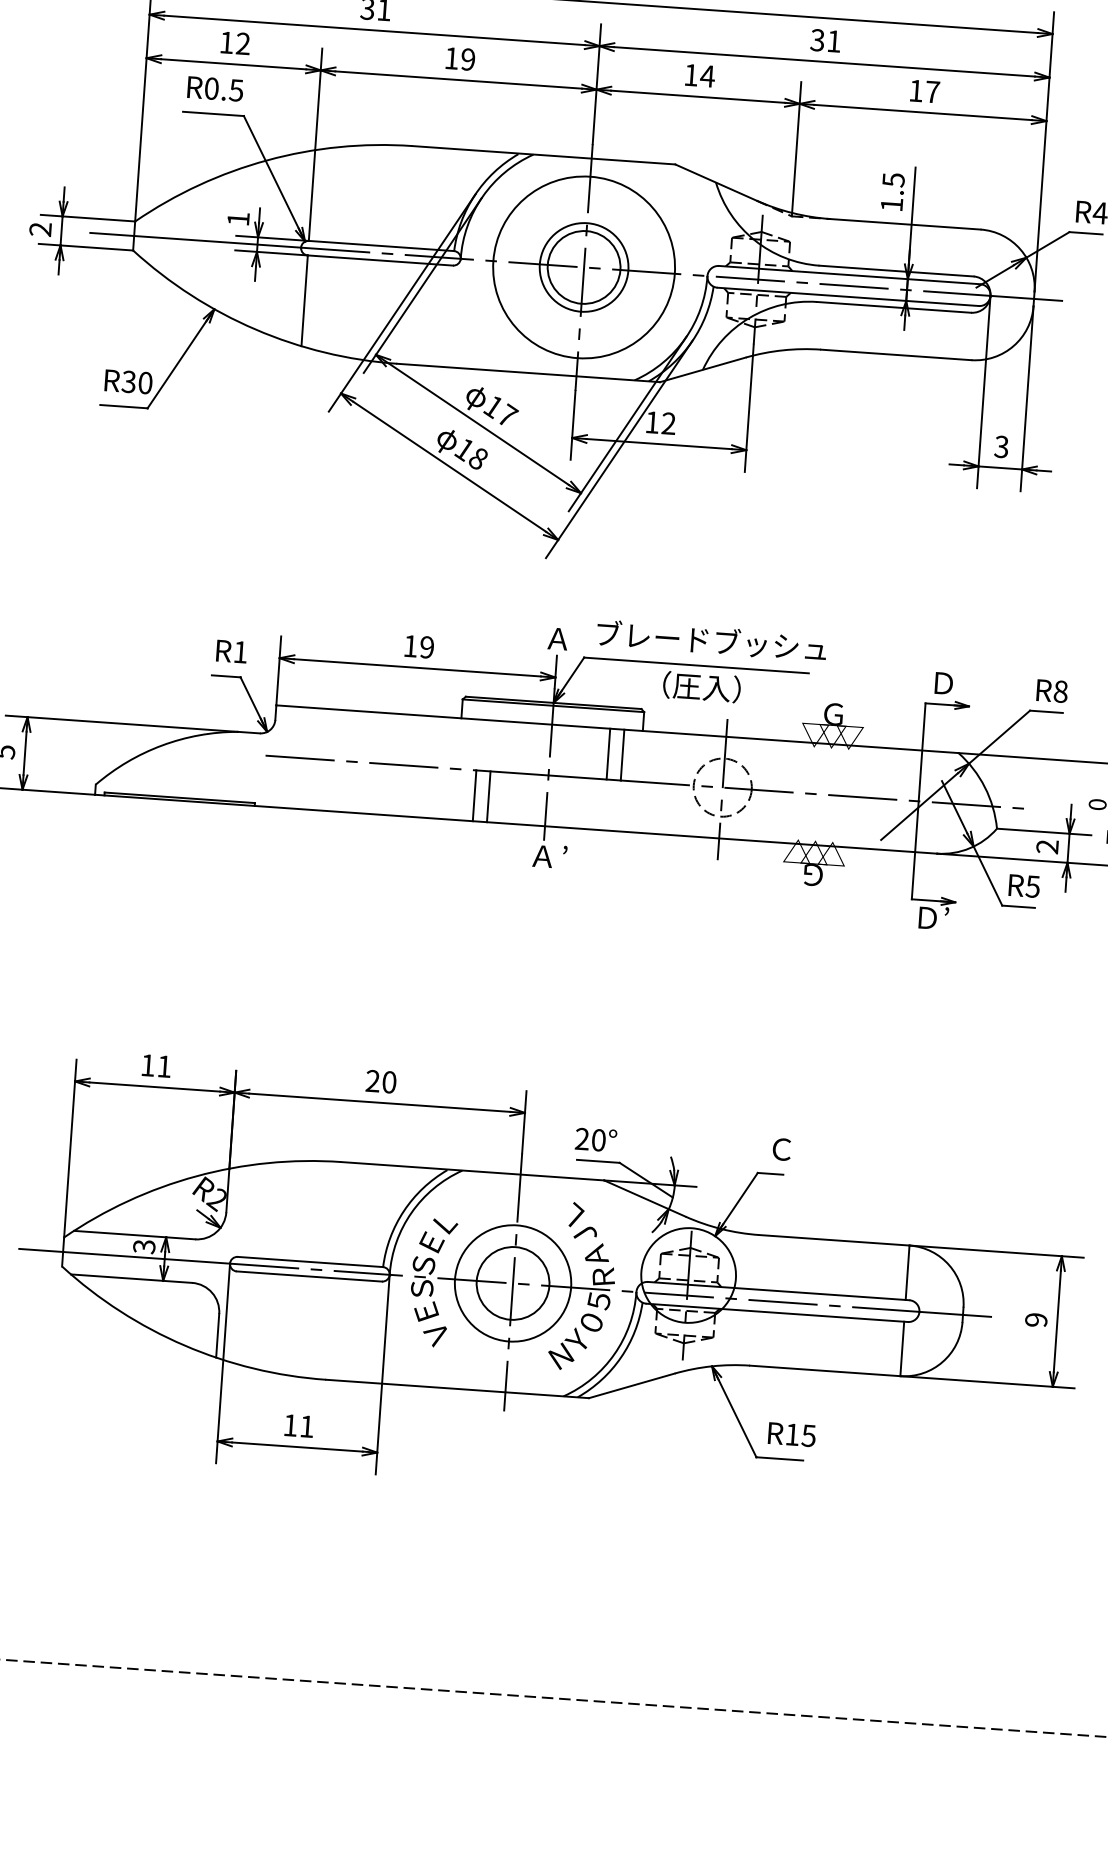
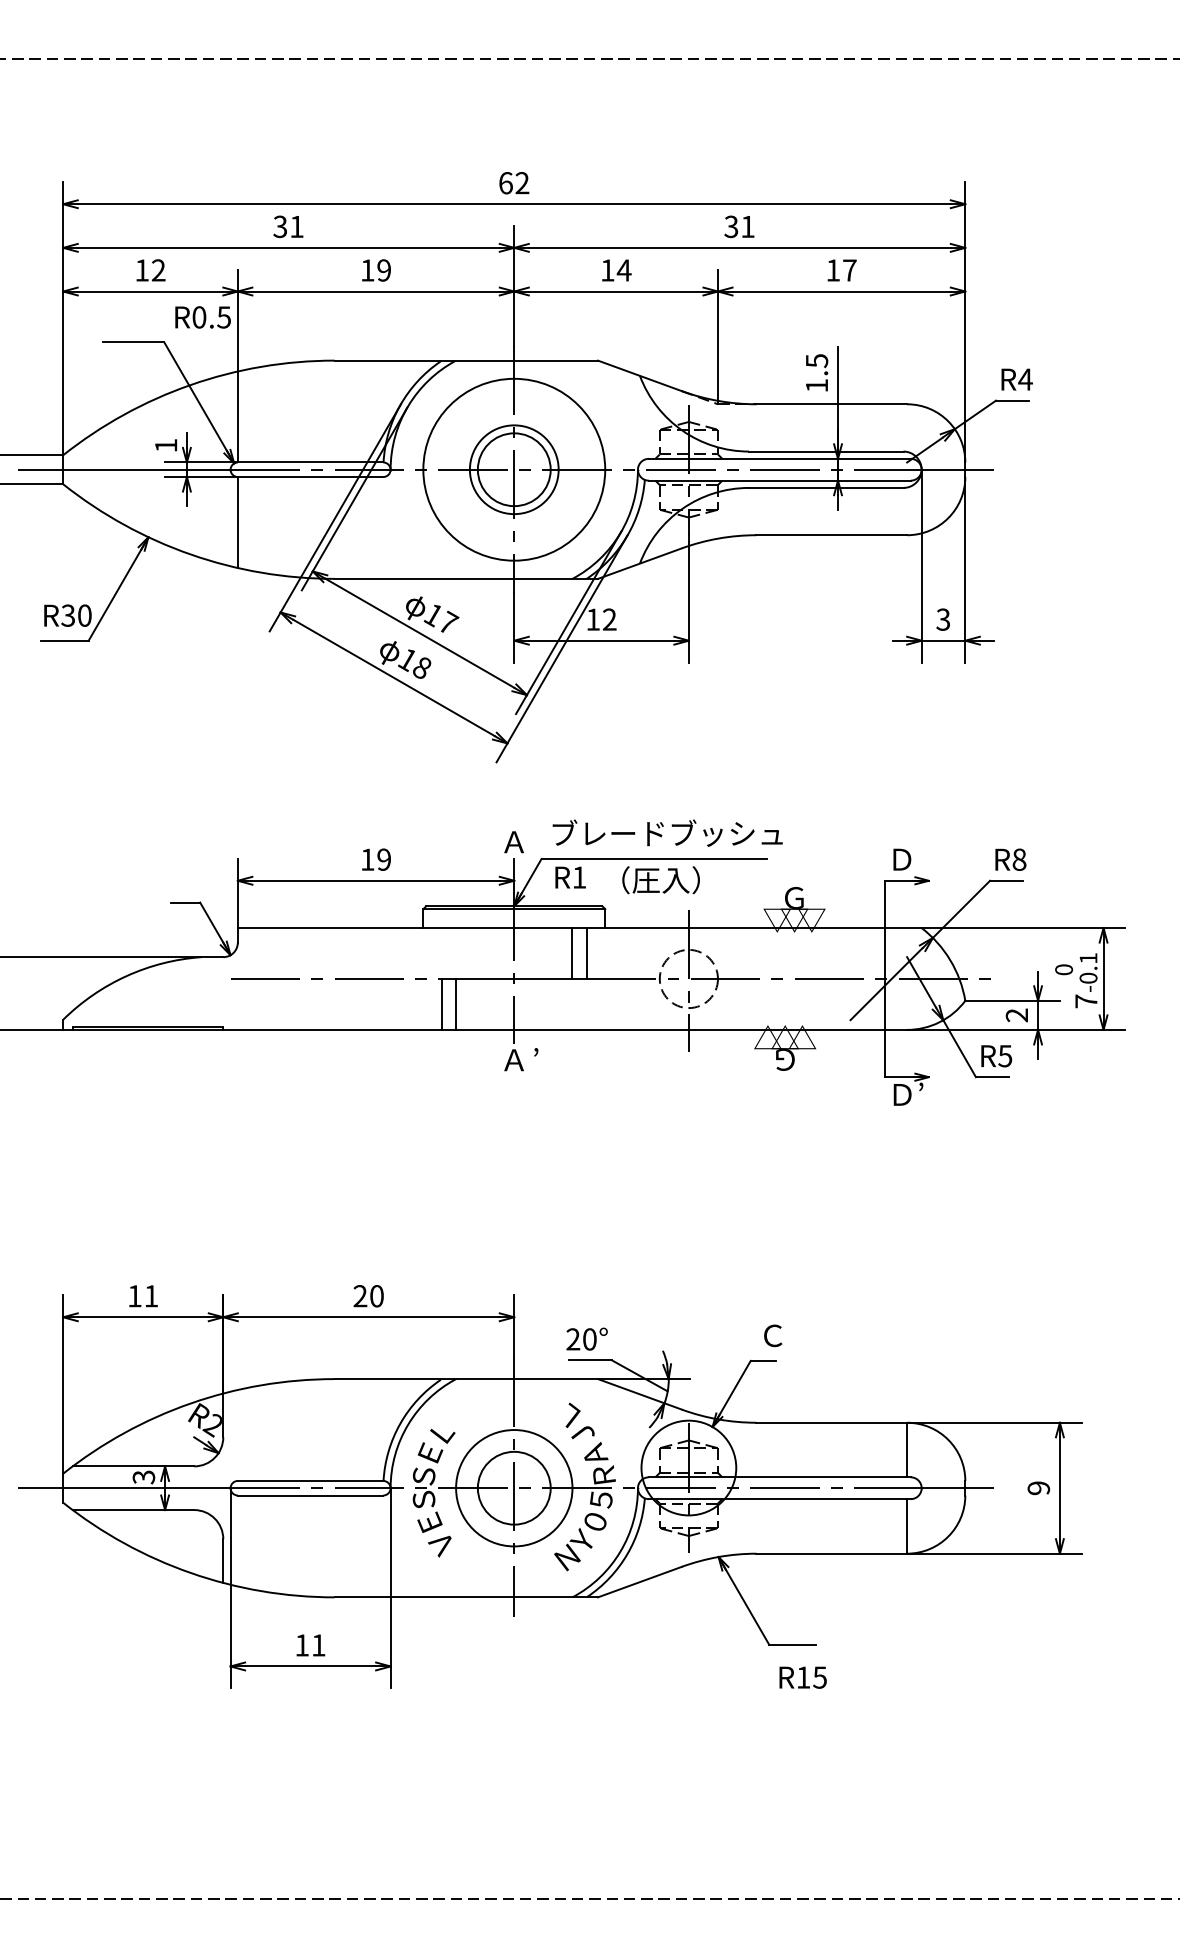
text: (214, 89) -> (202, 317), moved
text: (231, 651) -> (570, 877), moved
text: (791, 1434) -> (802, 1677), moved

